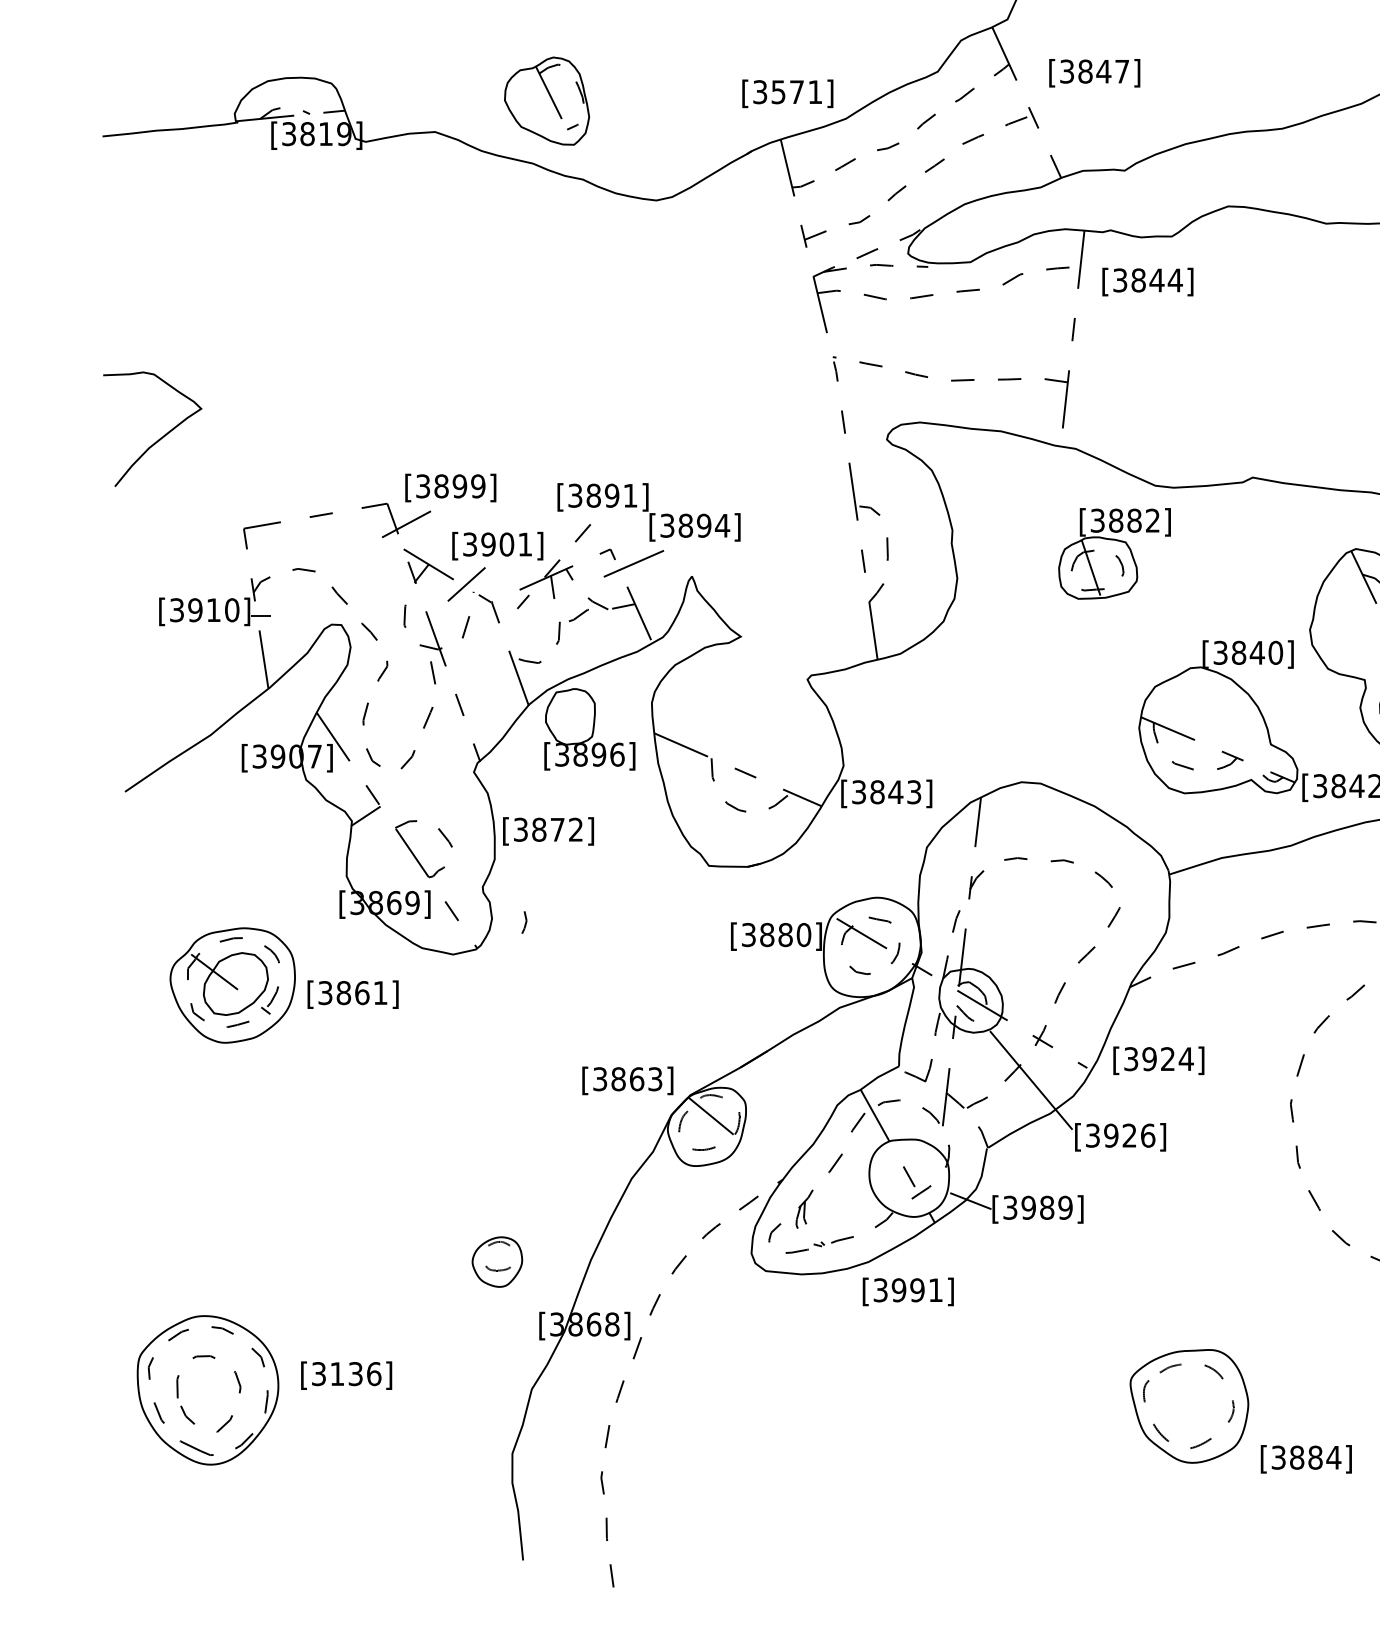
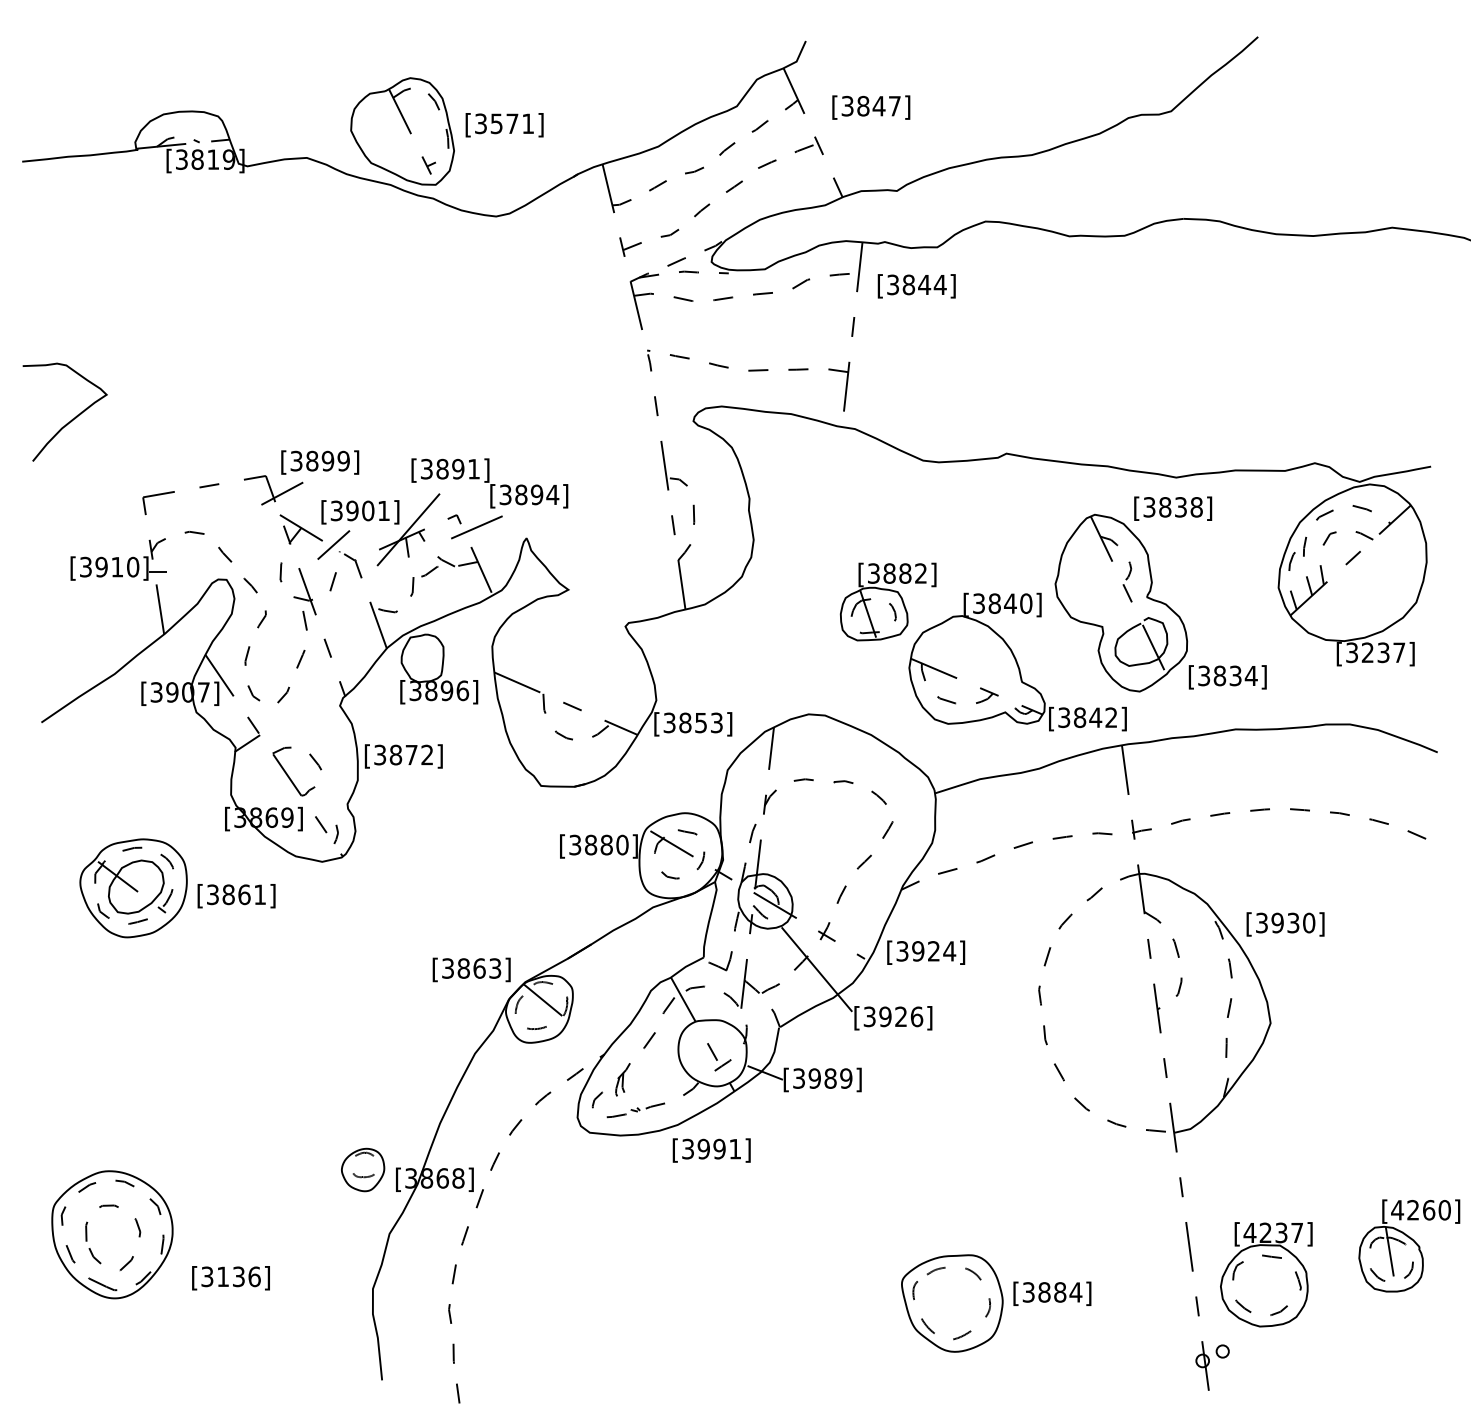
text: (787, 94) -> (504, 125), moved
part: (546, 101) -> (402, 131), size x1.43
part: (1113, 553) -> (887, 601), moved
line: (553, 566) -> (408, 529), dashed -> solid
text: (895, 792) -> (700, 723), [3843] -> [3853]
curve: (524, 922) -> (336, 834), moved
part: (497, 1261) -> (363, 1169), moved
text: (345, 1375) -> (230, 1278), moved
part: (1189, 1406) -> (952, 1303), moved

